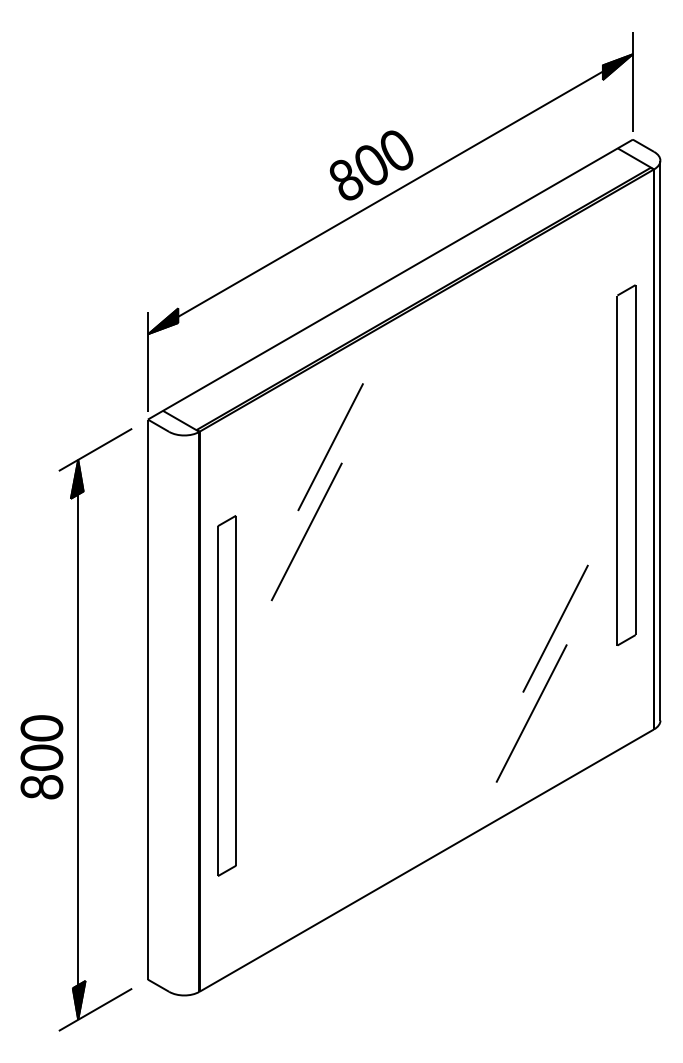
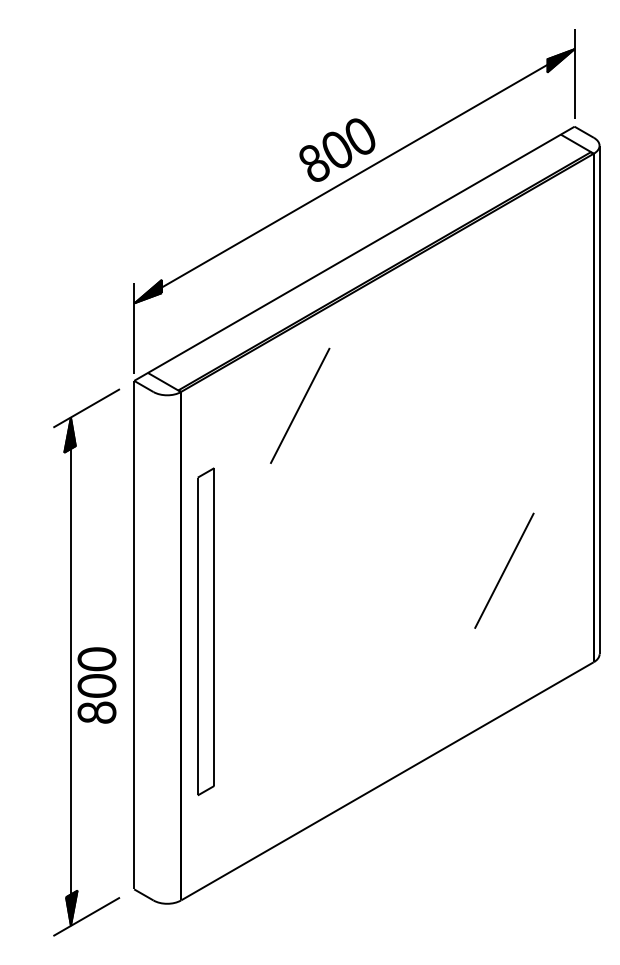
part: (626, 465) -> (568, 422), removed
line: (306, 531) -> (278, 482), removed
line: (531, 713) -> (482, 647), removed
text: (41, 757) -> (96, 685), moved

